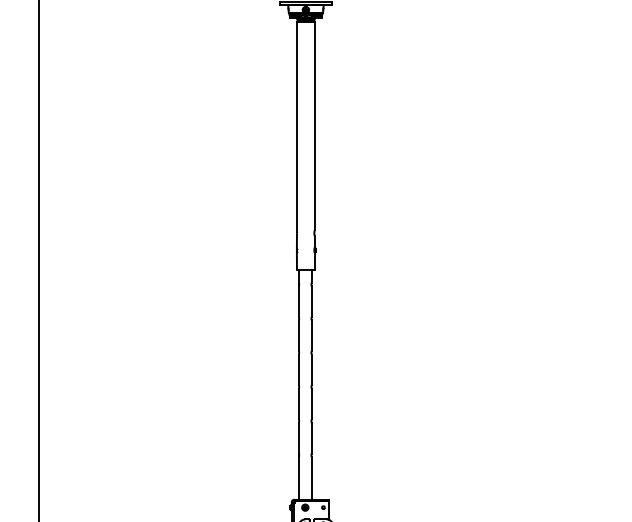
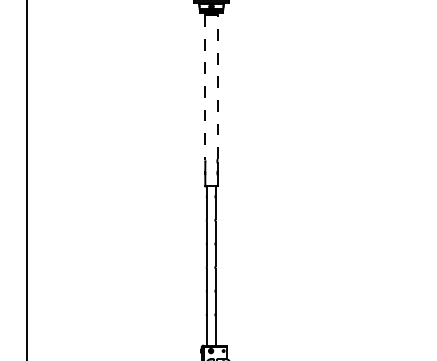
line: (297, 126) -> (205, 87), solid -> dashed
line: (314, 126) -> (217, 87), solid -> dashed

